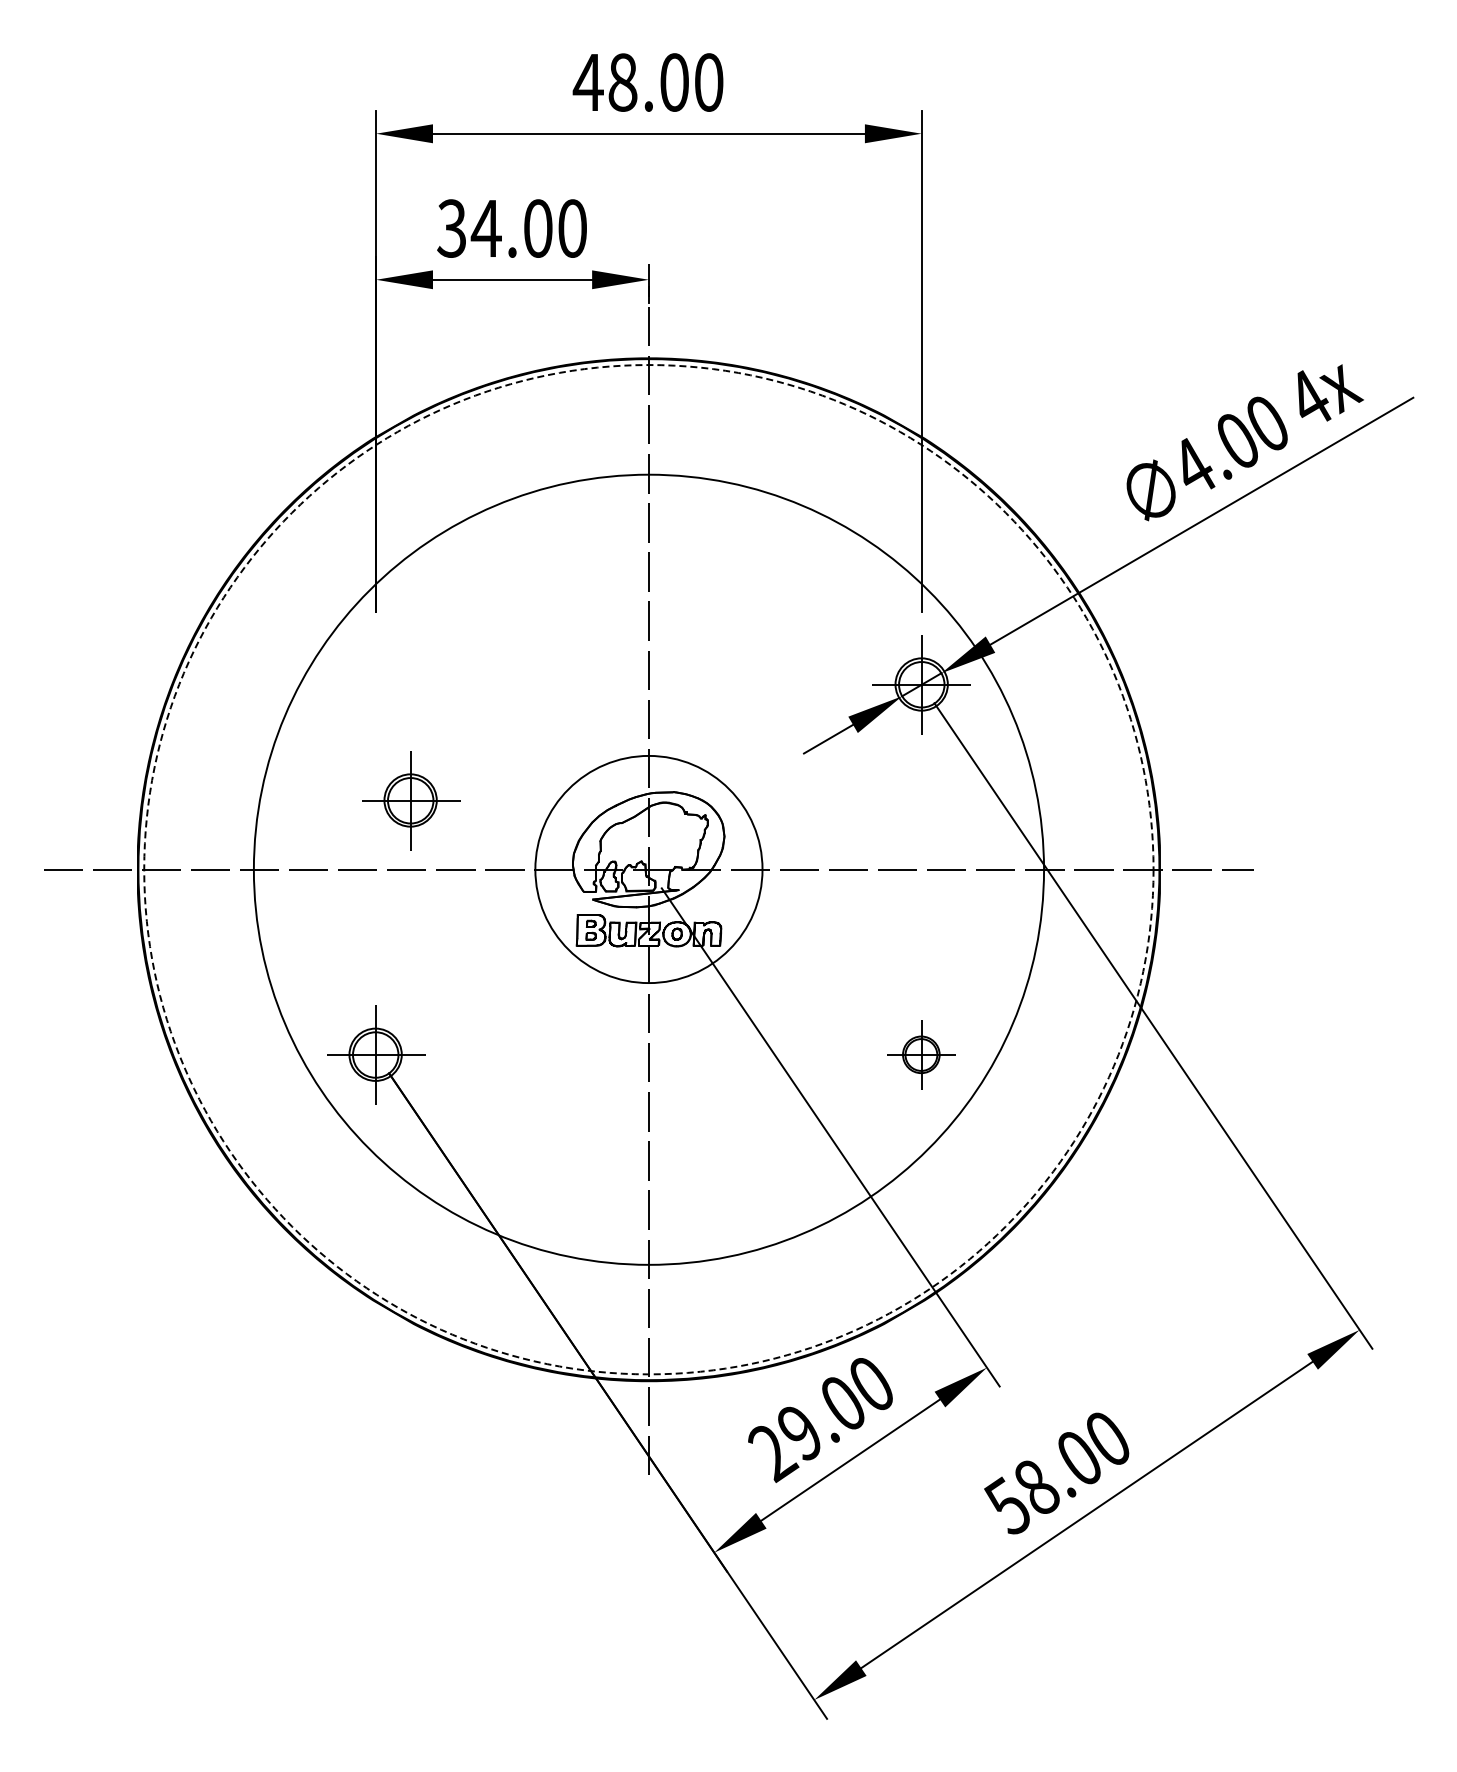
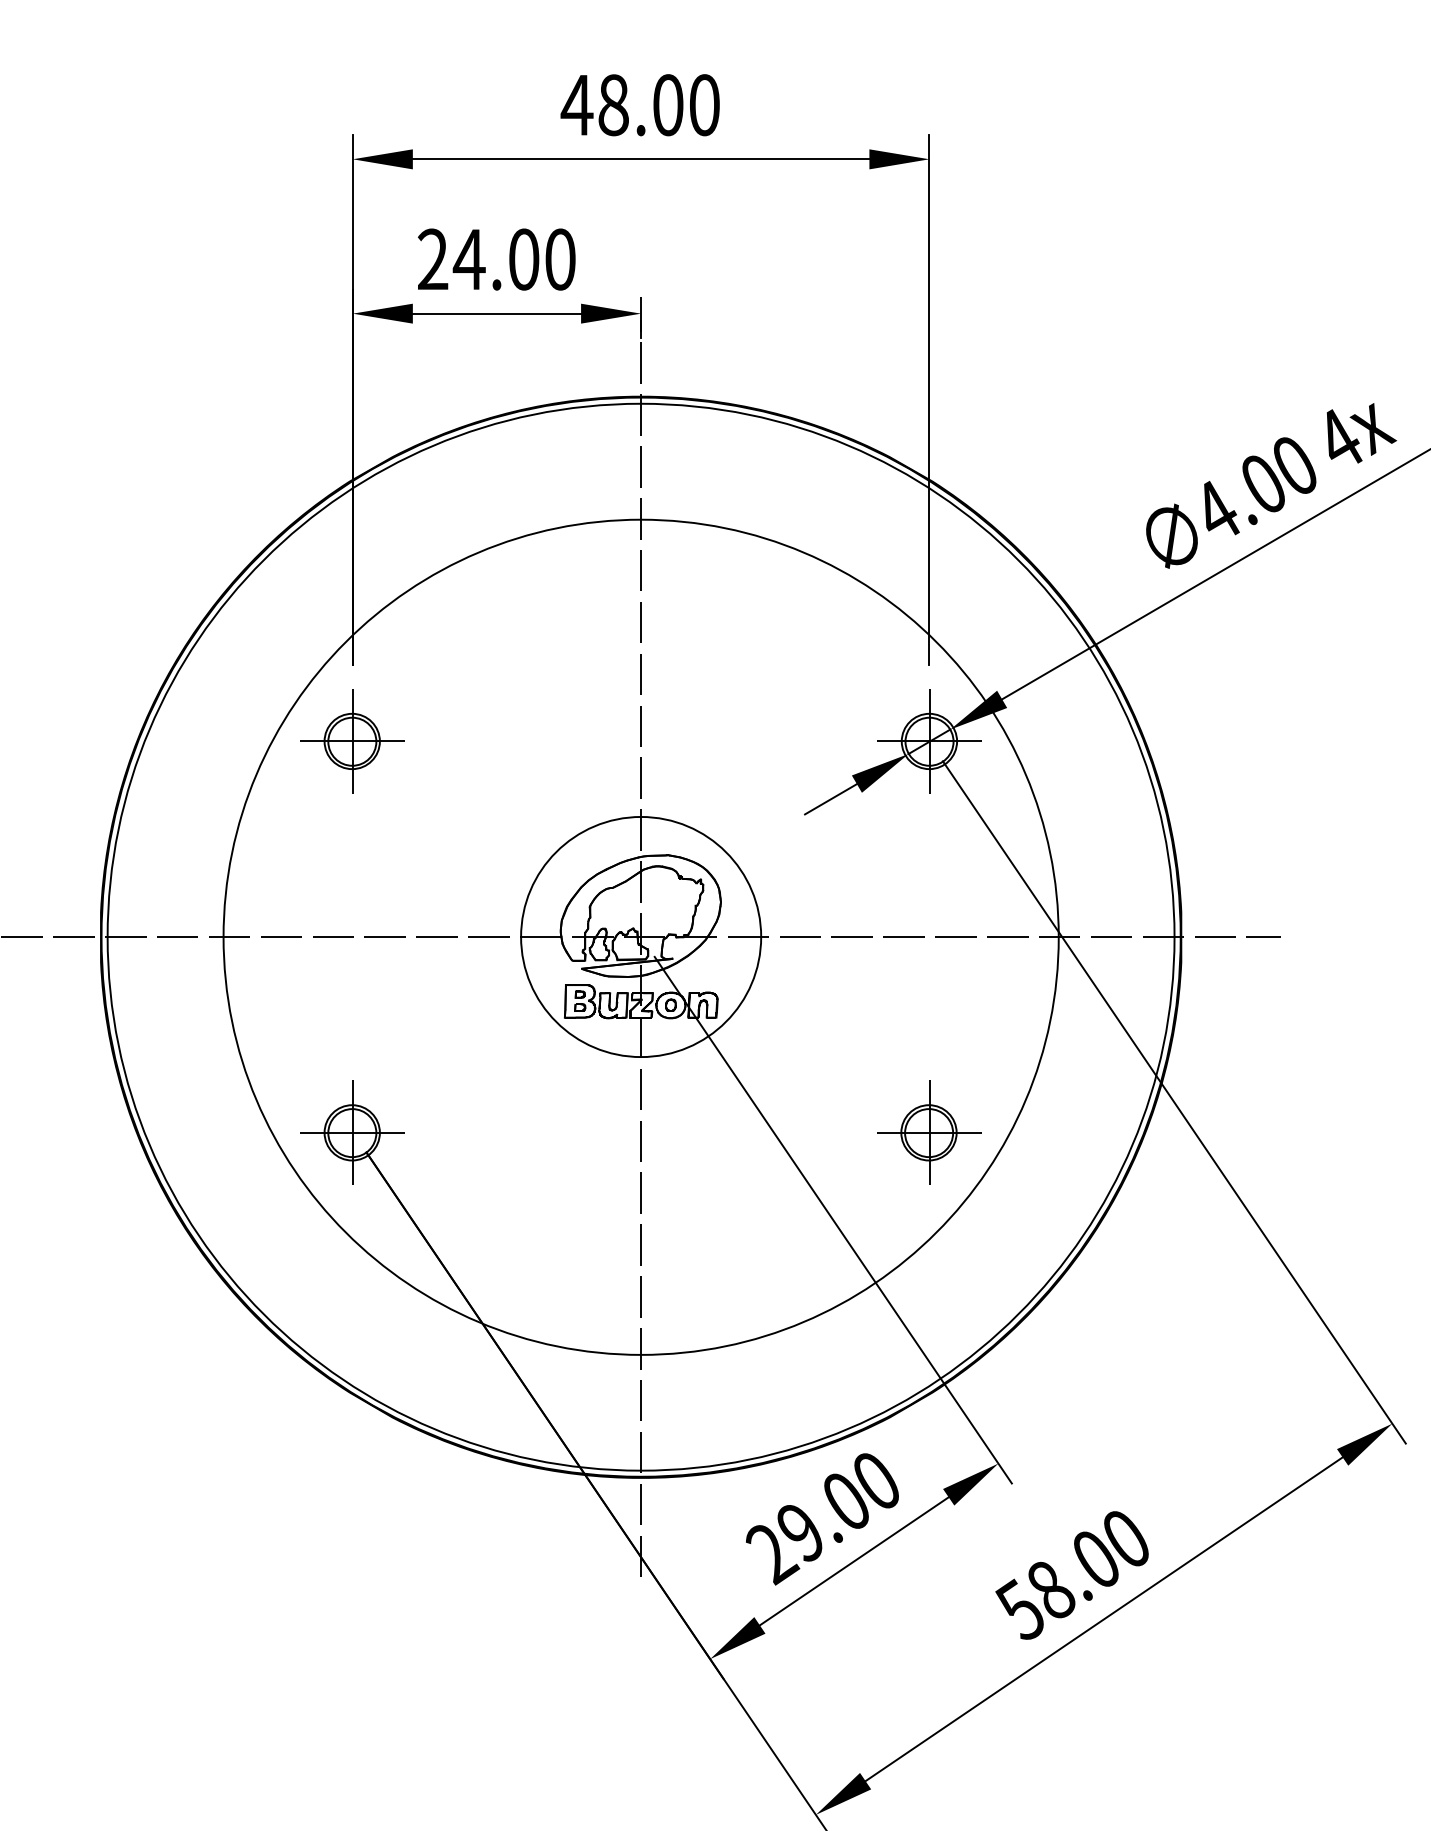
text: (451, 228) -> (432, 259), 34.00 -> 24.00
part: (411, 800) -> (353, 741), moved
circle: (648, 869) -> (640, 937), dashed -> solid
part: (921, 1054) -> (929, 1132), size x1.43

